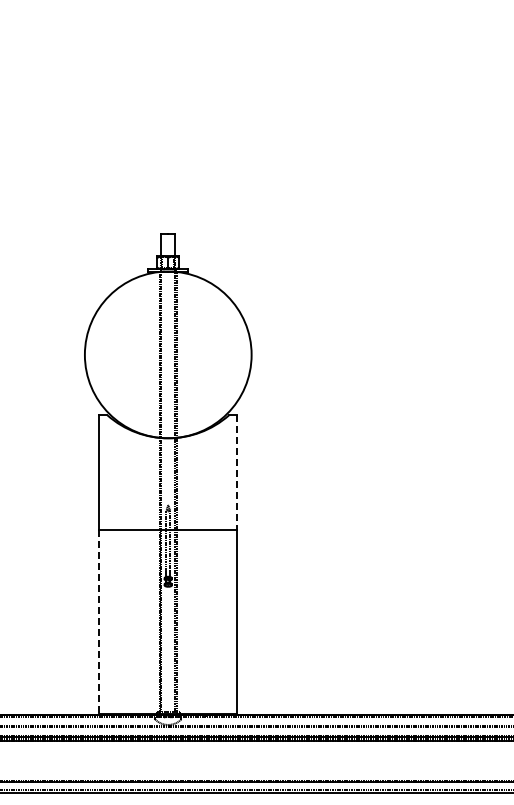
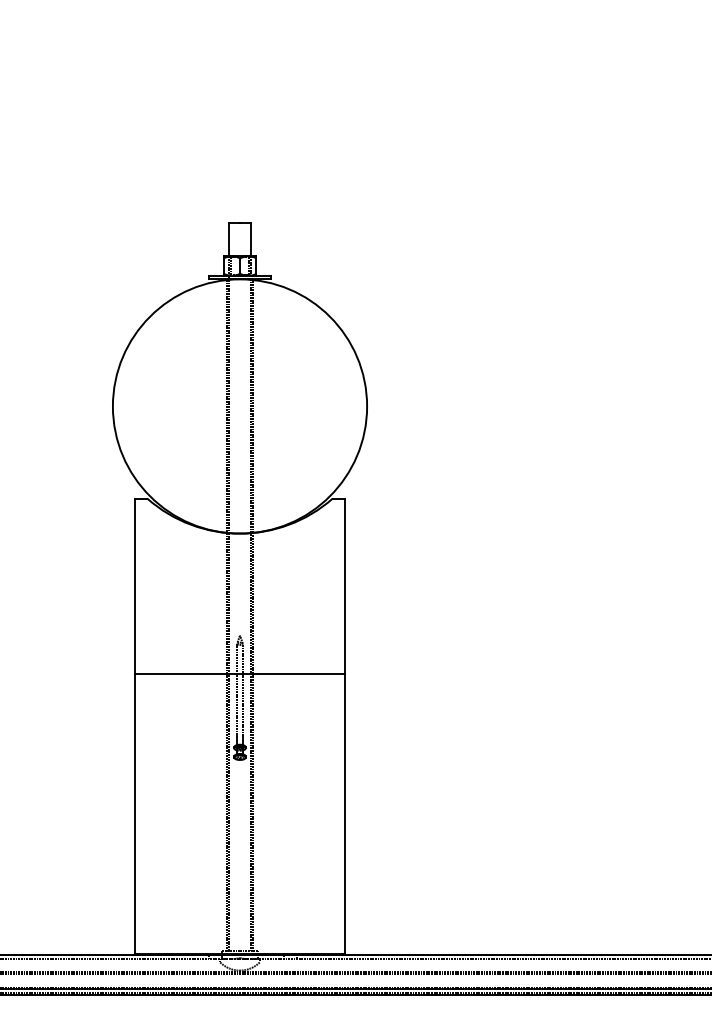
line: (237, 473) -> (345, 587), dashed -> solid
line: (99, 622) -> (135, 814), dashed -> solid

